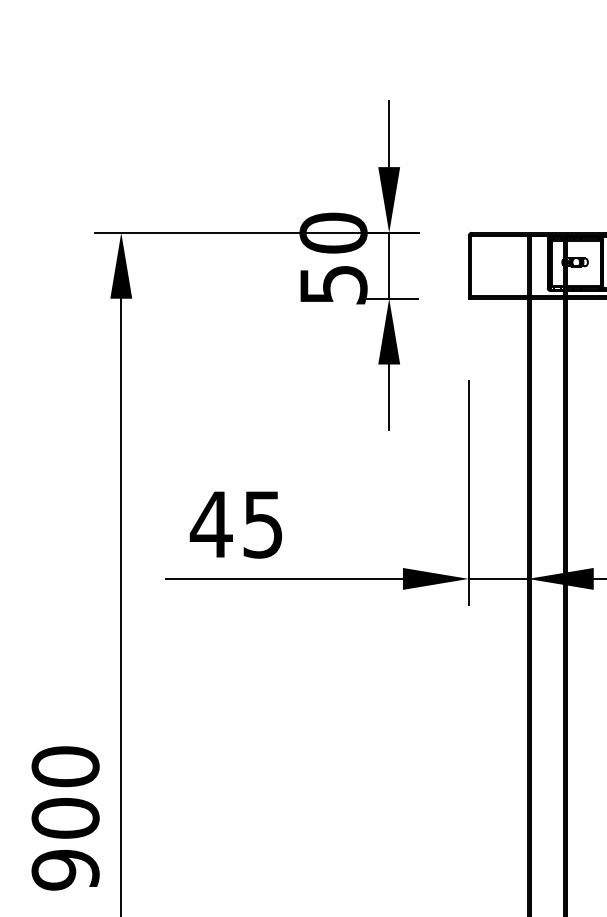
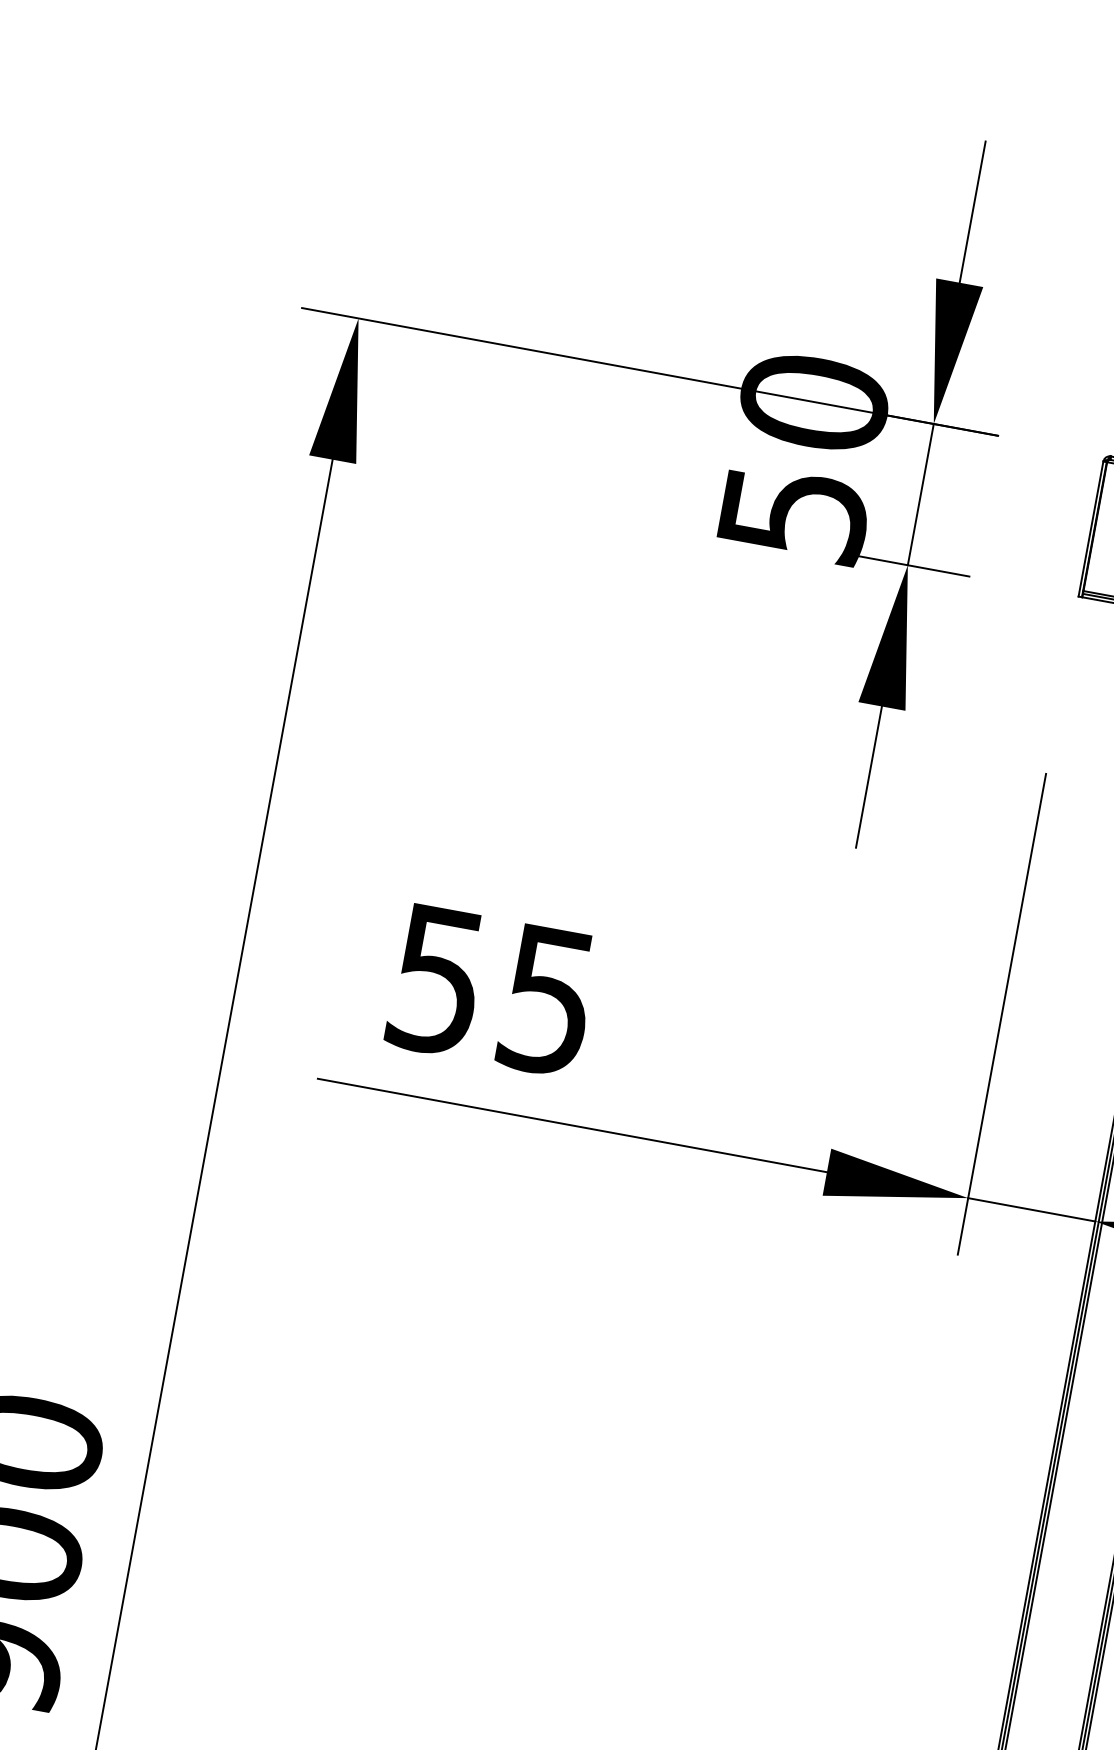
text: (210, 524) -> (435, 979), 45 -> 55

